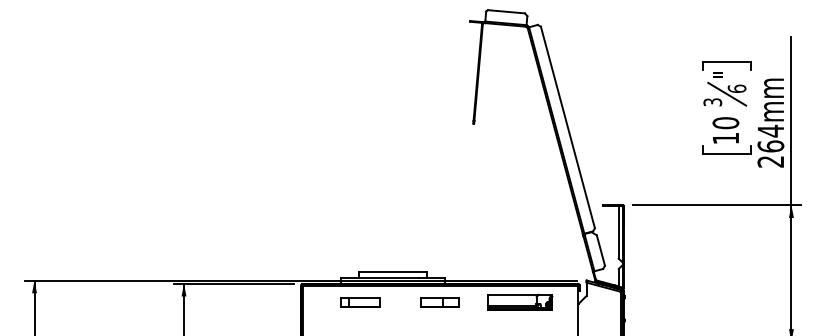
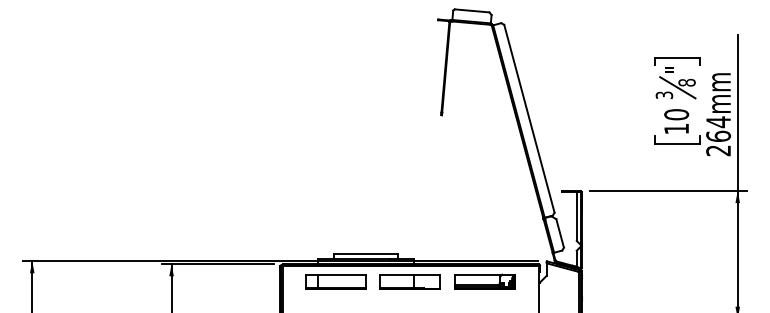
text: (736, 88) -> (686, 82), 6 -> 8
part: (359, 302) -> (335, 281), size x1.67
part: (439, 302) -> (409, 281), size x1.67

